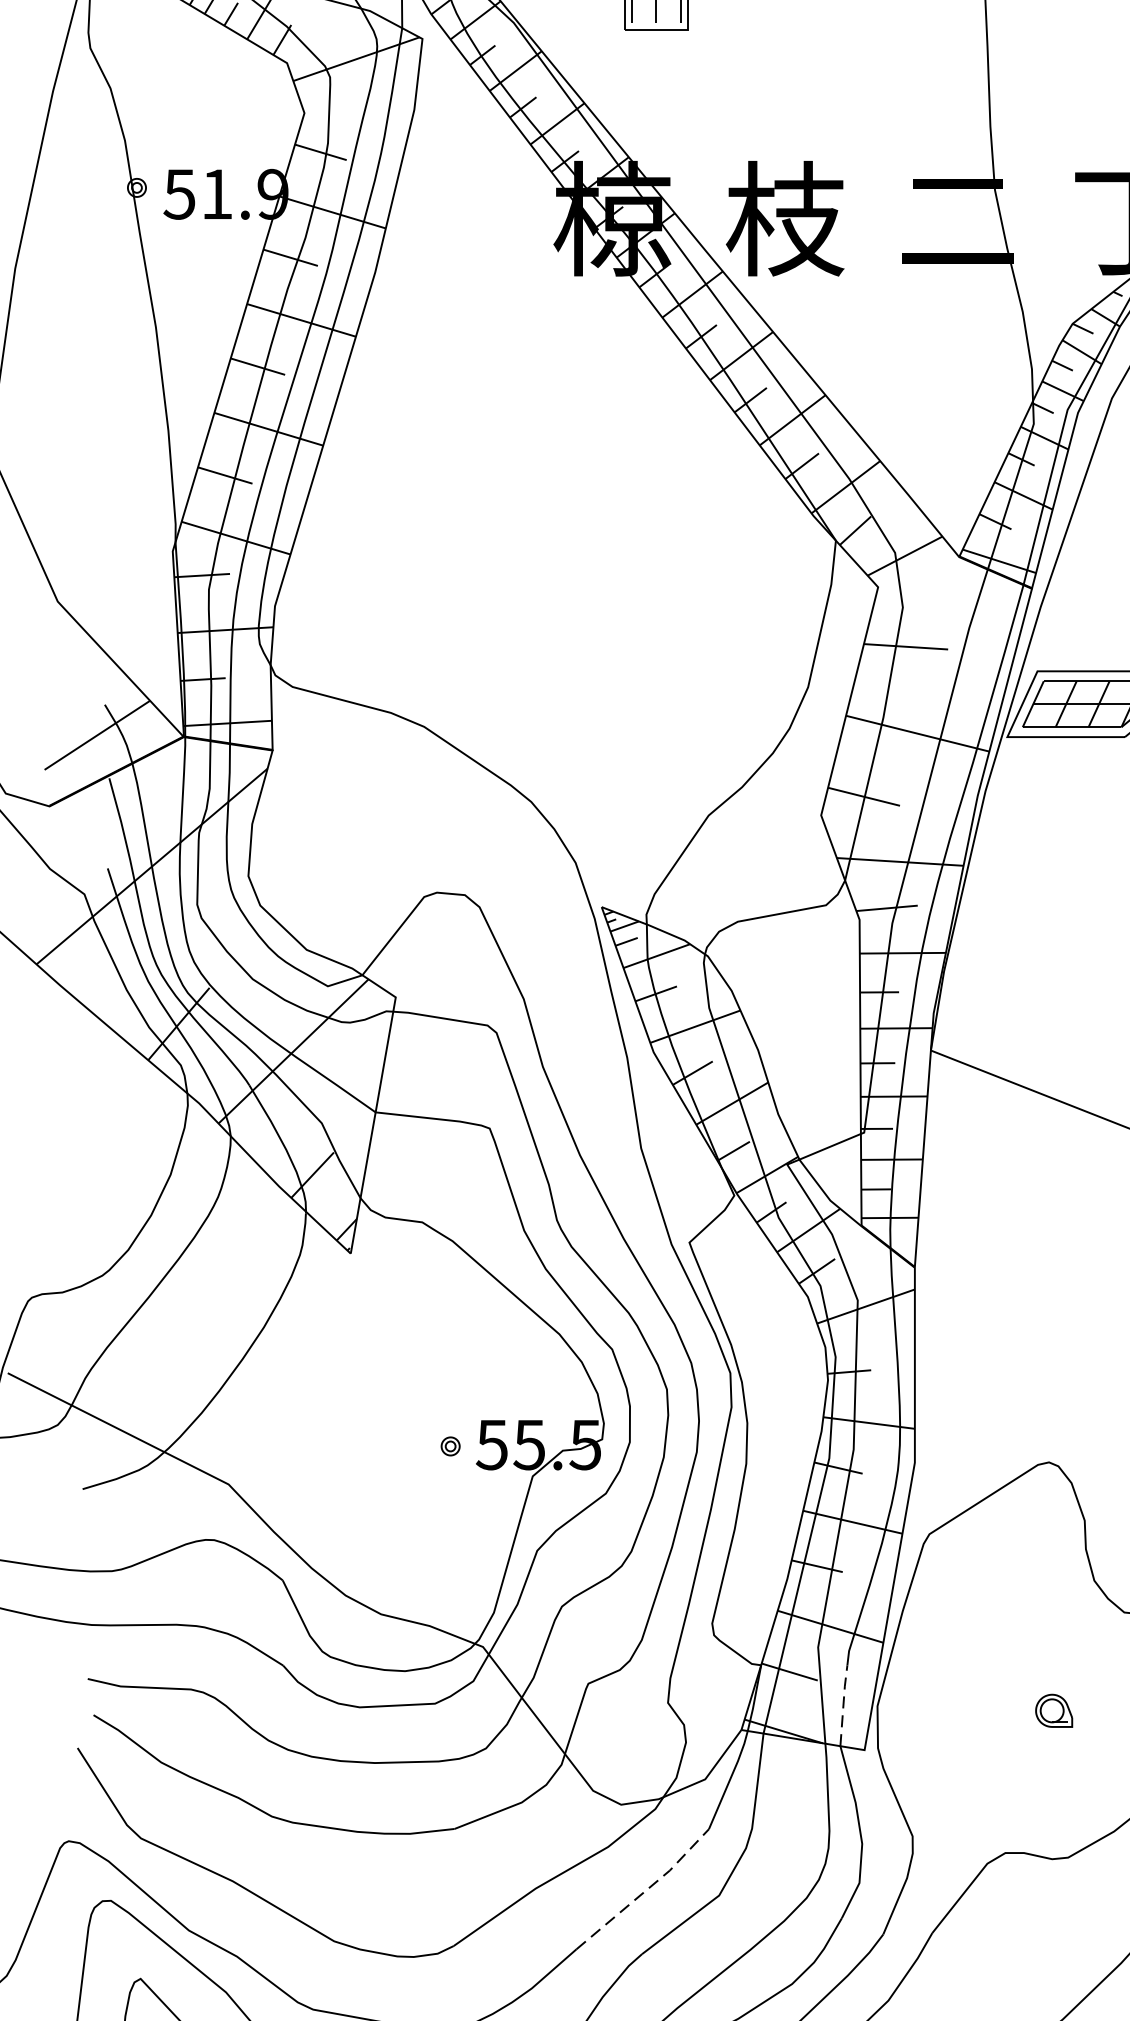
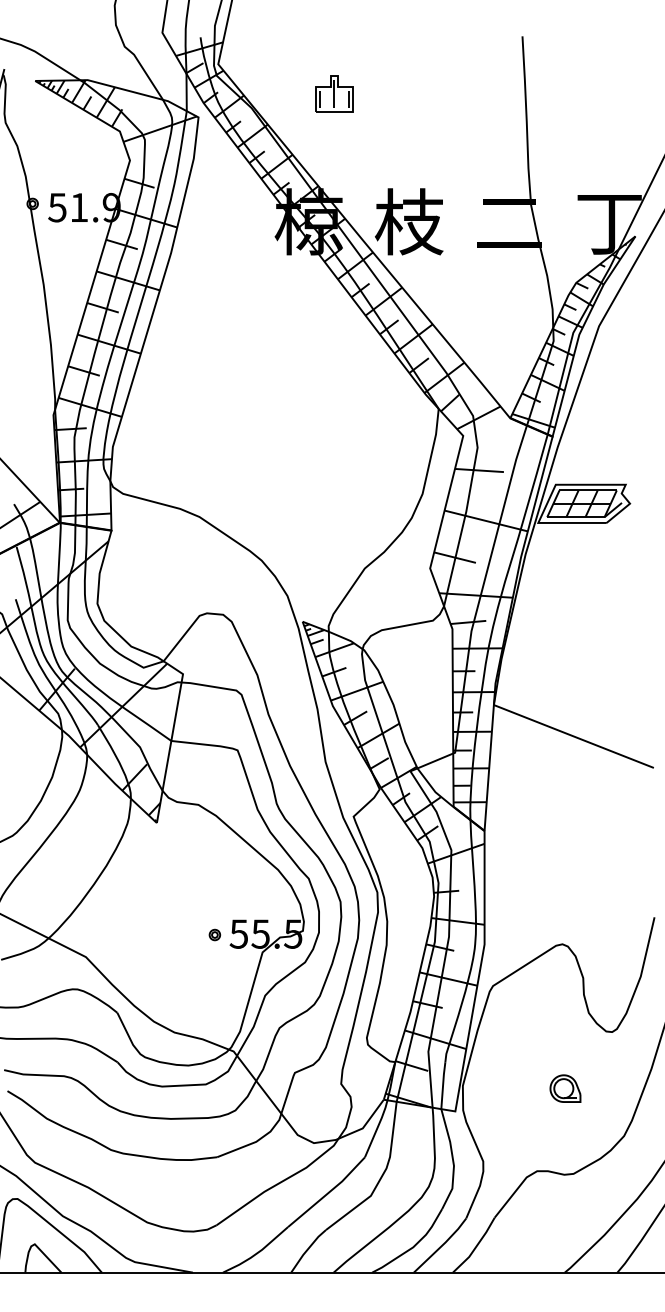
line: (844, 1703) -> (443, 1084), dashed -> solid
part: (1054, 1710) -> (565, 1088), size x1.43
line: (646, 1889) -> (328, 1192), dashed -> solid

